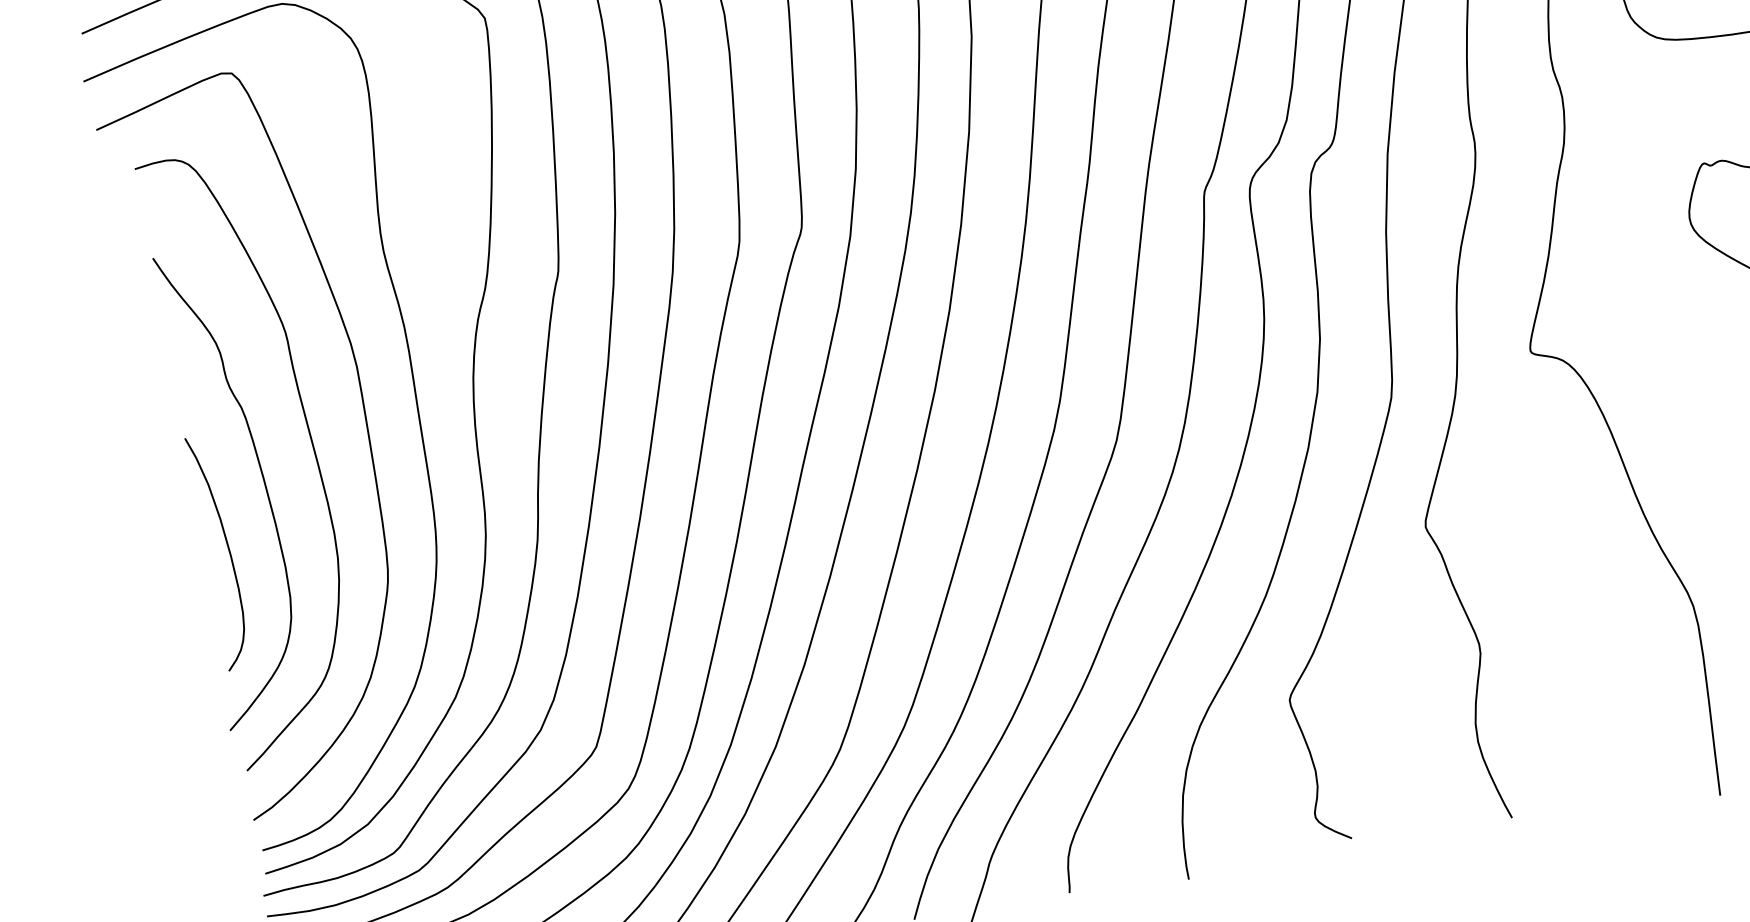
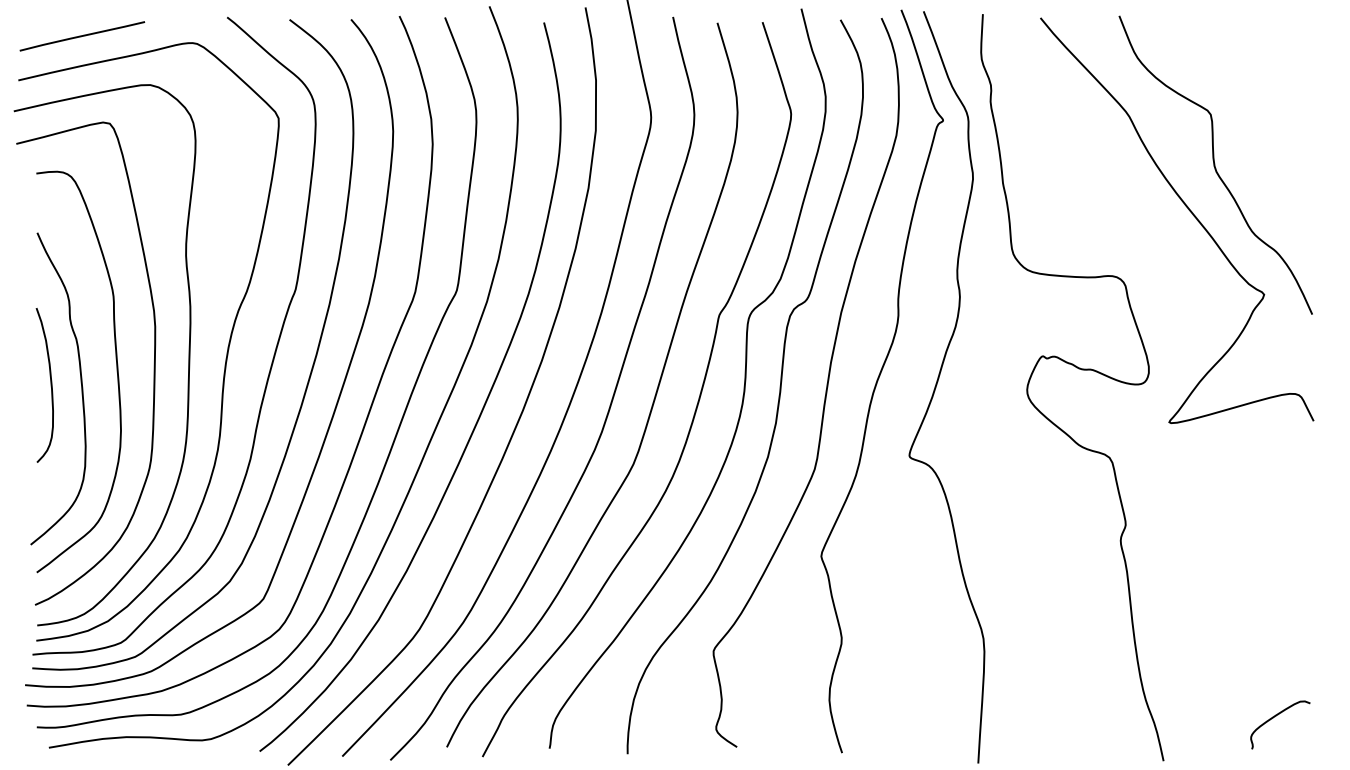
curve: (227, 551) -> (50, 385), moved

